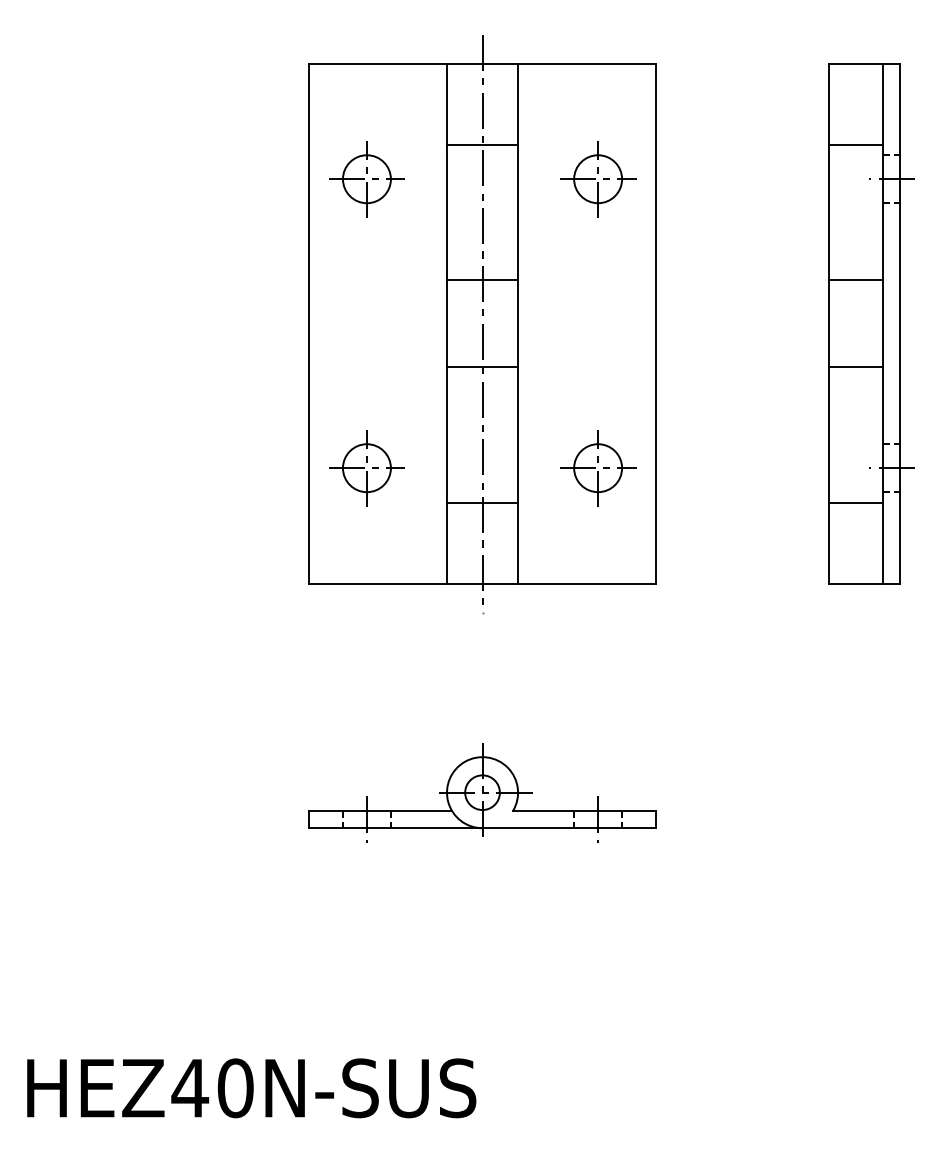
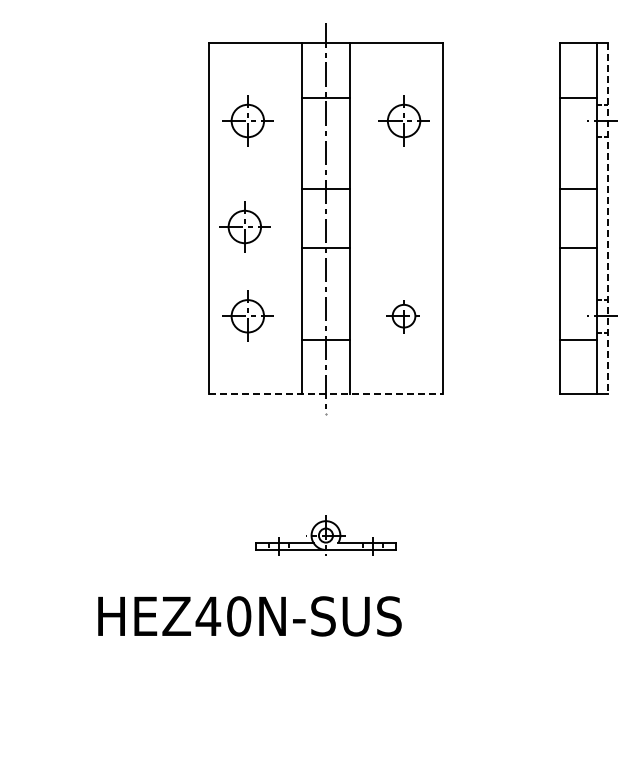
line: (900, 323) -> (608, 218), solid -> dashed
part: (362, 335) -> (244, 226), added
part: (597, 467) -> (403, 315), size x0.7
line: (483, 583) -> (326, 394), solid -> dashed
part: (481, 792) -> (325, 535), size x0.6
text: (251, 1088) -> (249, 616), moved

